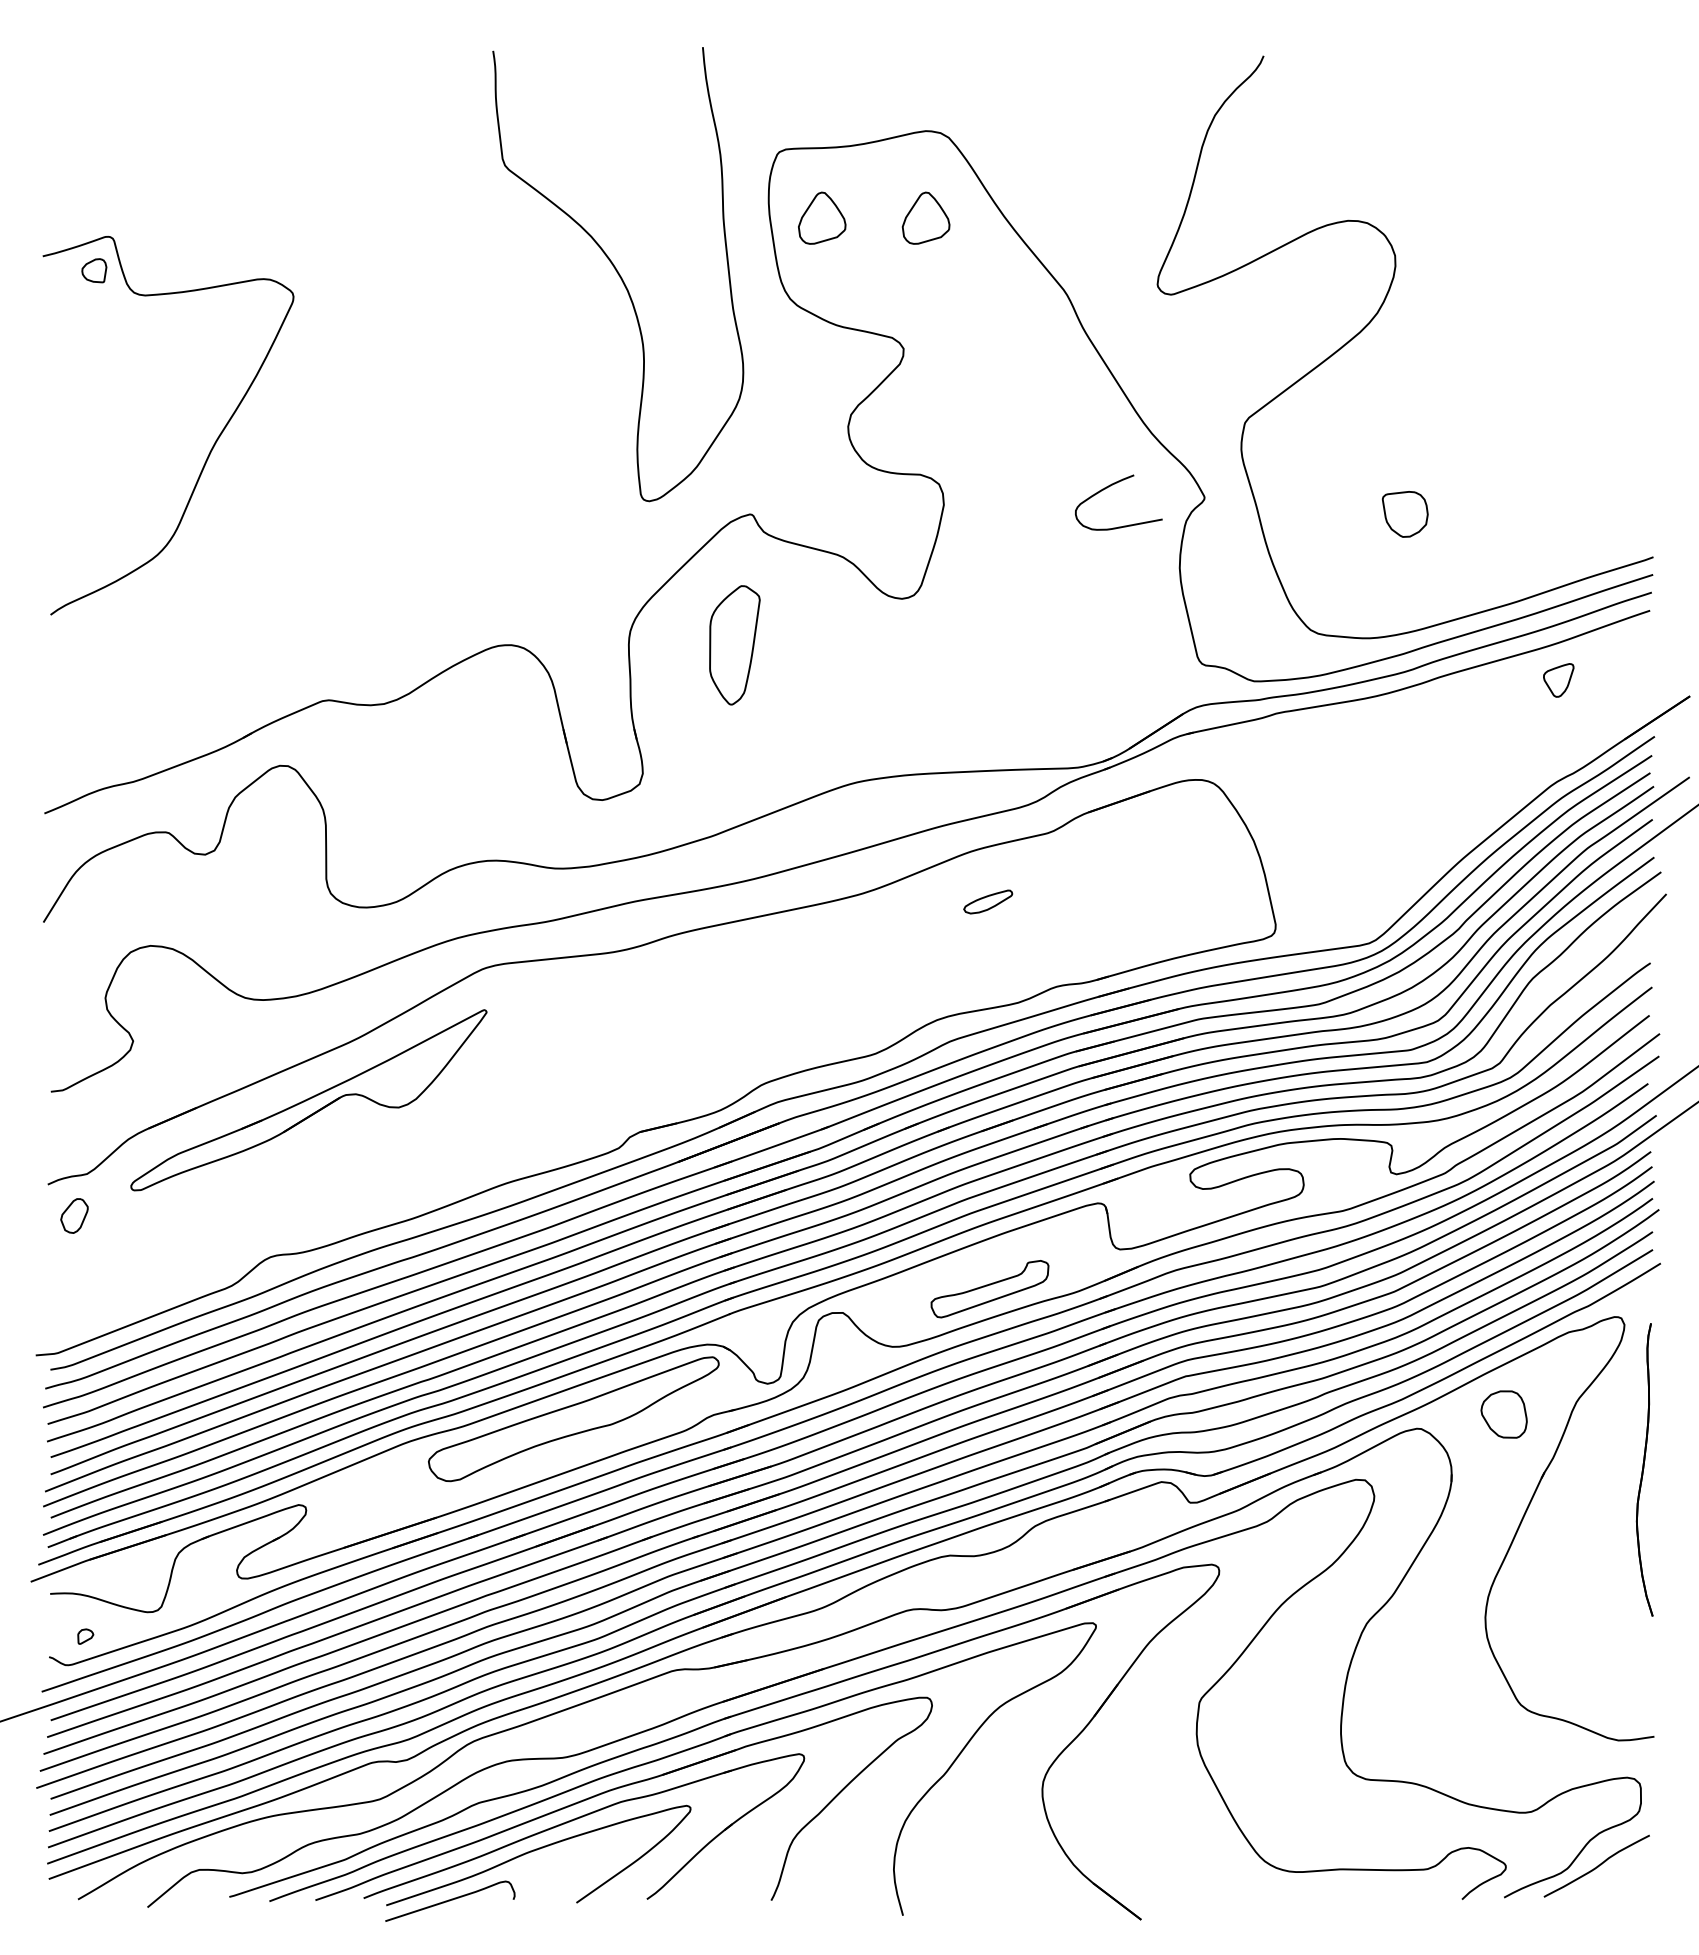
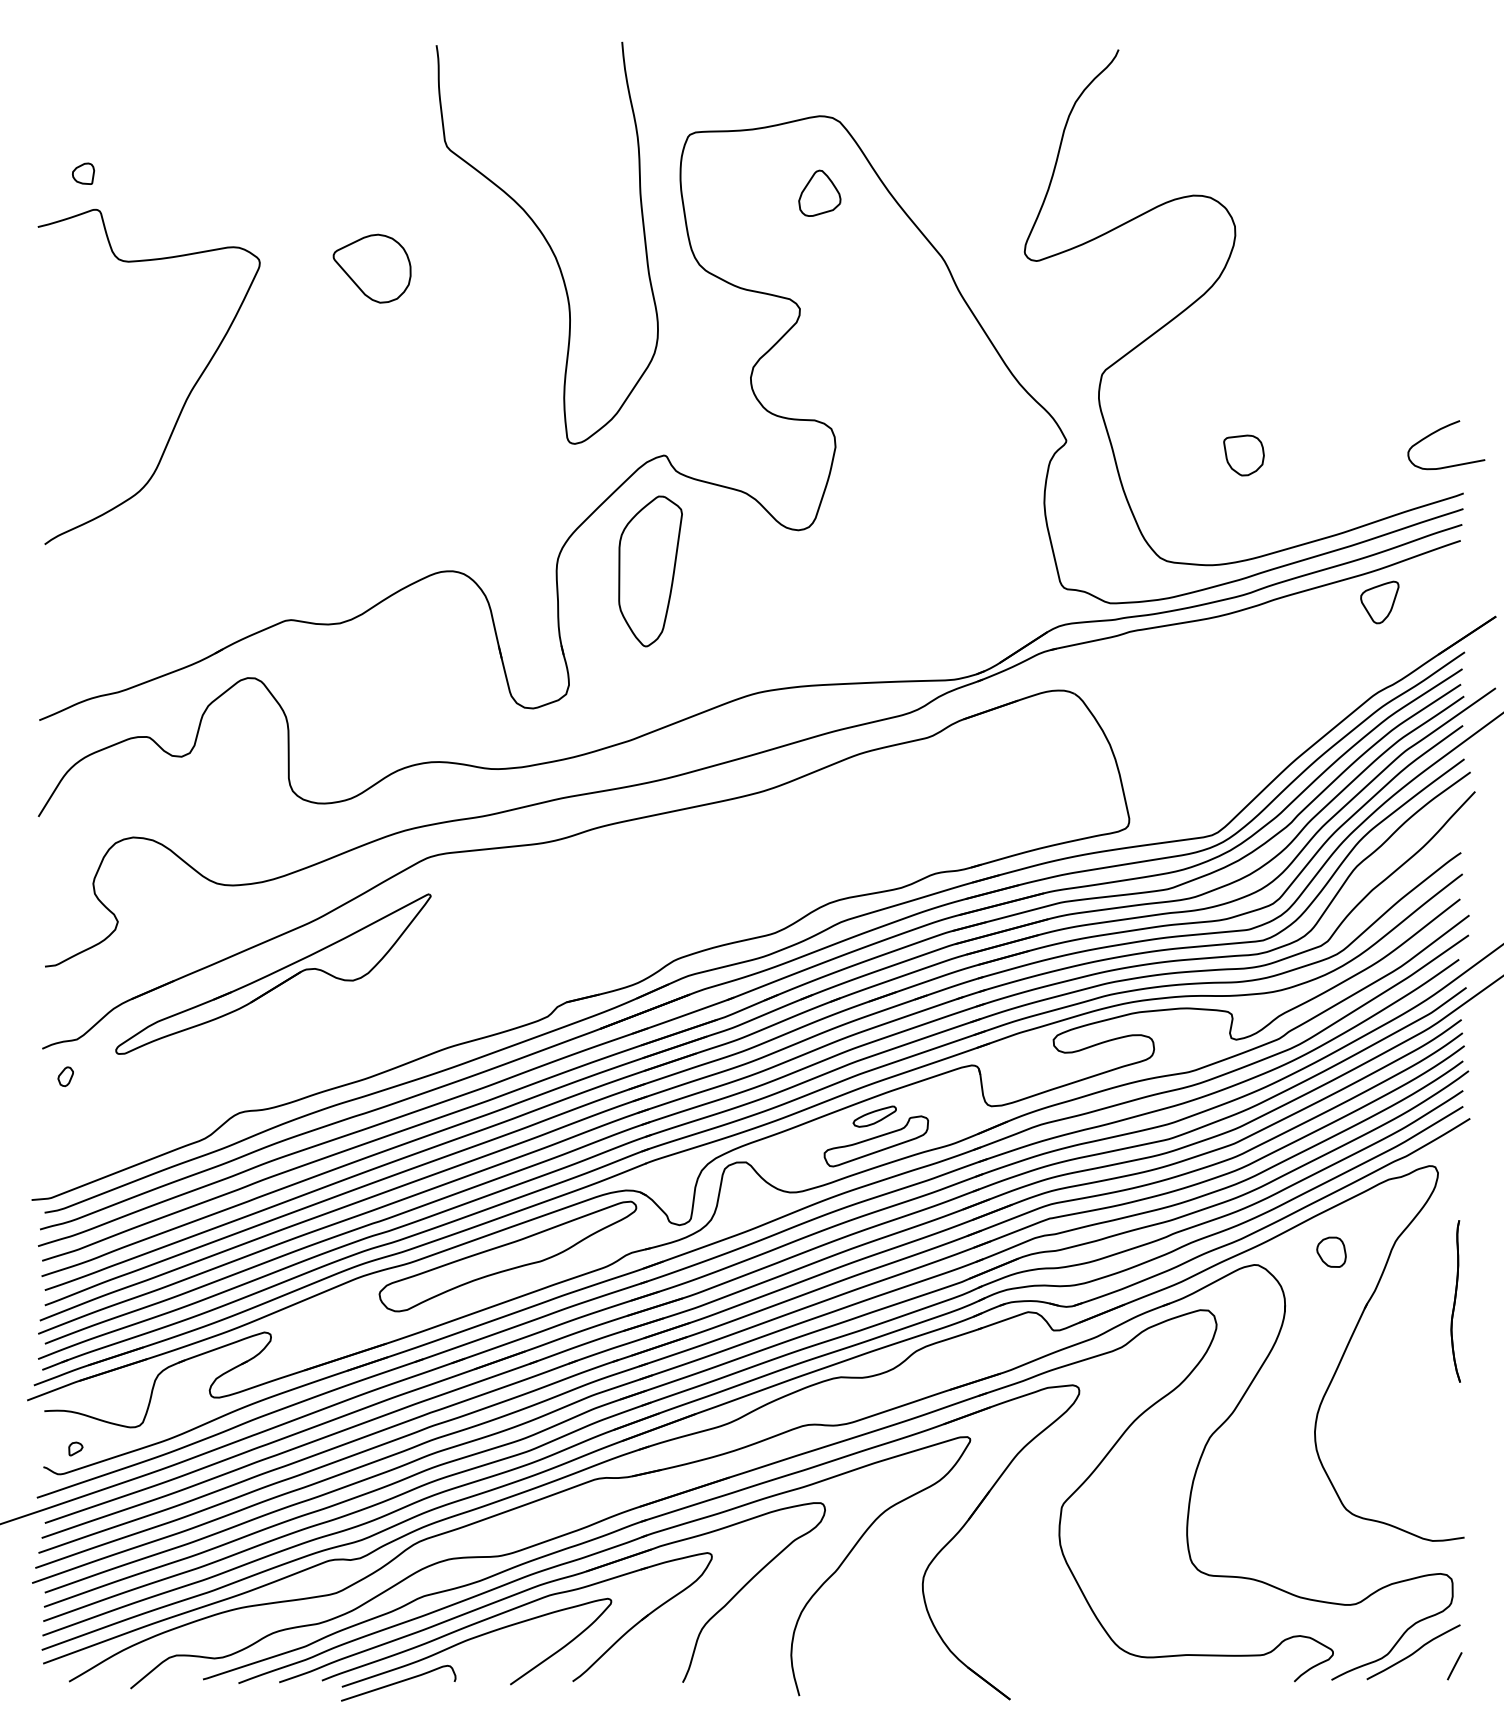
part: (821, 217) -> (727, 192), removed
part: (94, 270) -> (83, 173), moved
part: (419, 303) -> (371, 268), added
curve: (1109, 487) -> (1438, 431), moved
part: (734, 645) -> (650, 571), size x1.43
part: (1558, 680) -> (1379, 602), size x1.43
part: (987, 901) -> (874, 1116), moved
part: (74, 1215) -> (65, 1076), size x0.62
part: (1504, 1413) -> (1331, 1251), size x0.71
part: (1644, 1470) -> (1455, 1301), size x0.62
line: (1643, 1882) -> (1454, 1666), added

